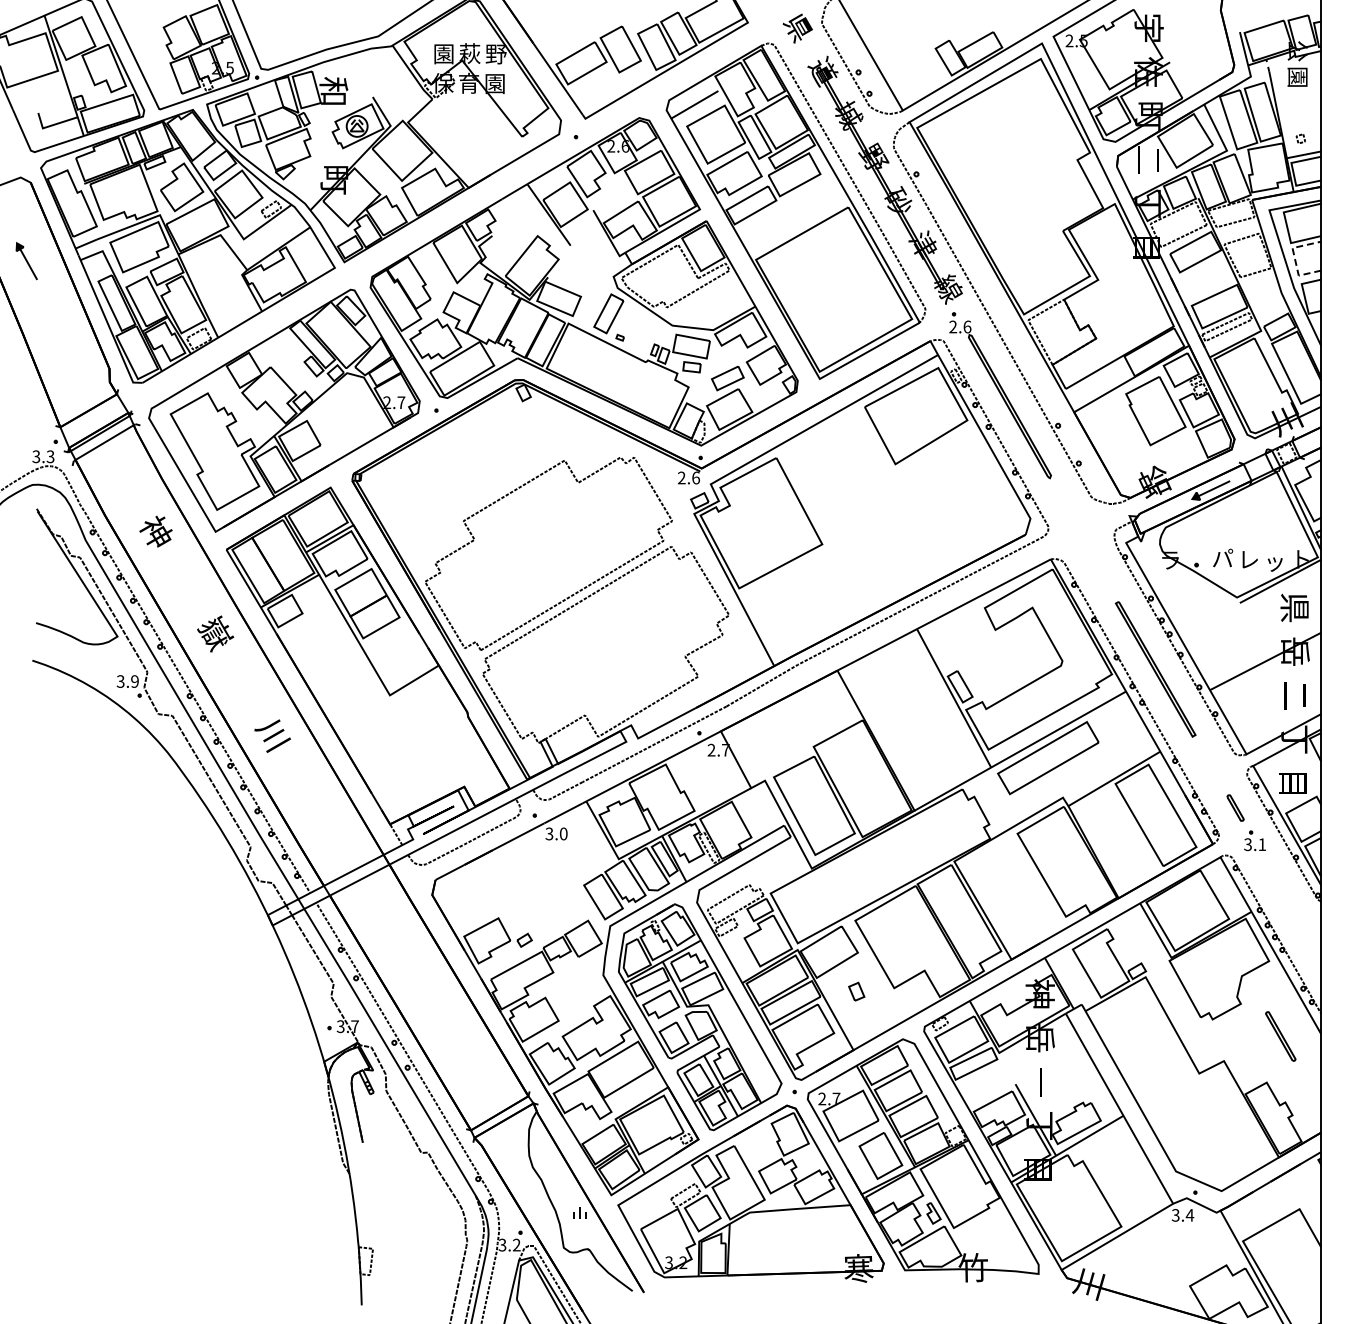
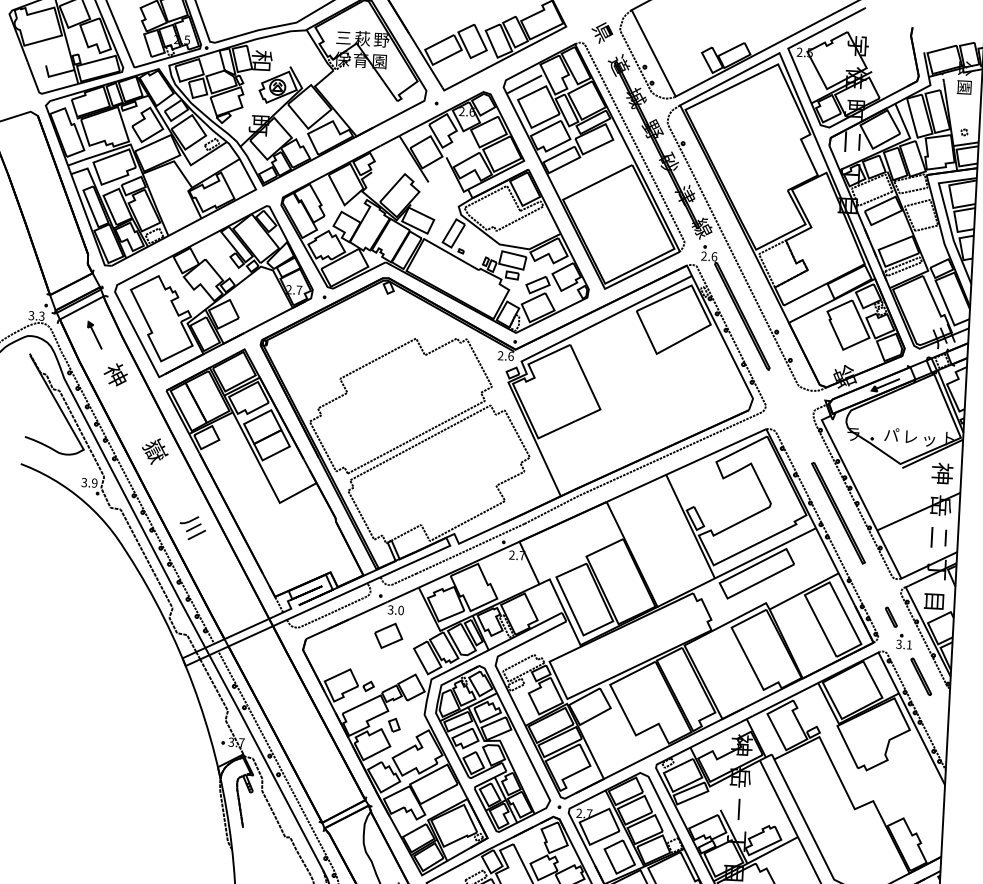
text: (443, 54) -> (343, 38), 園 -> 三
line: (1294, 258) -> (955, 219), dashed -> solid
part: (26, 261) -> (94, 335), moved
text: (1294, 607) -> (941, 473), 県 -> 神
part: (548, 869) -> (388, 635), added
part: (856, 991) -> (394, 725), moved
part: (1280, 1036) -> (921, 676), moved

